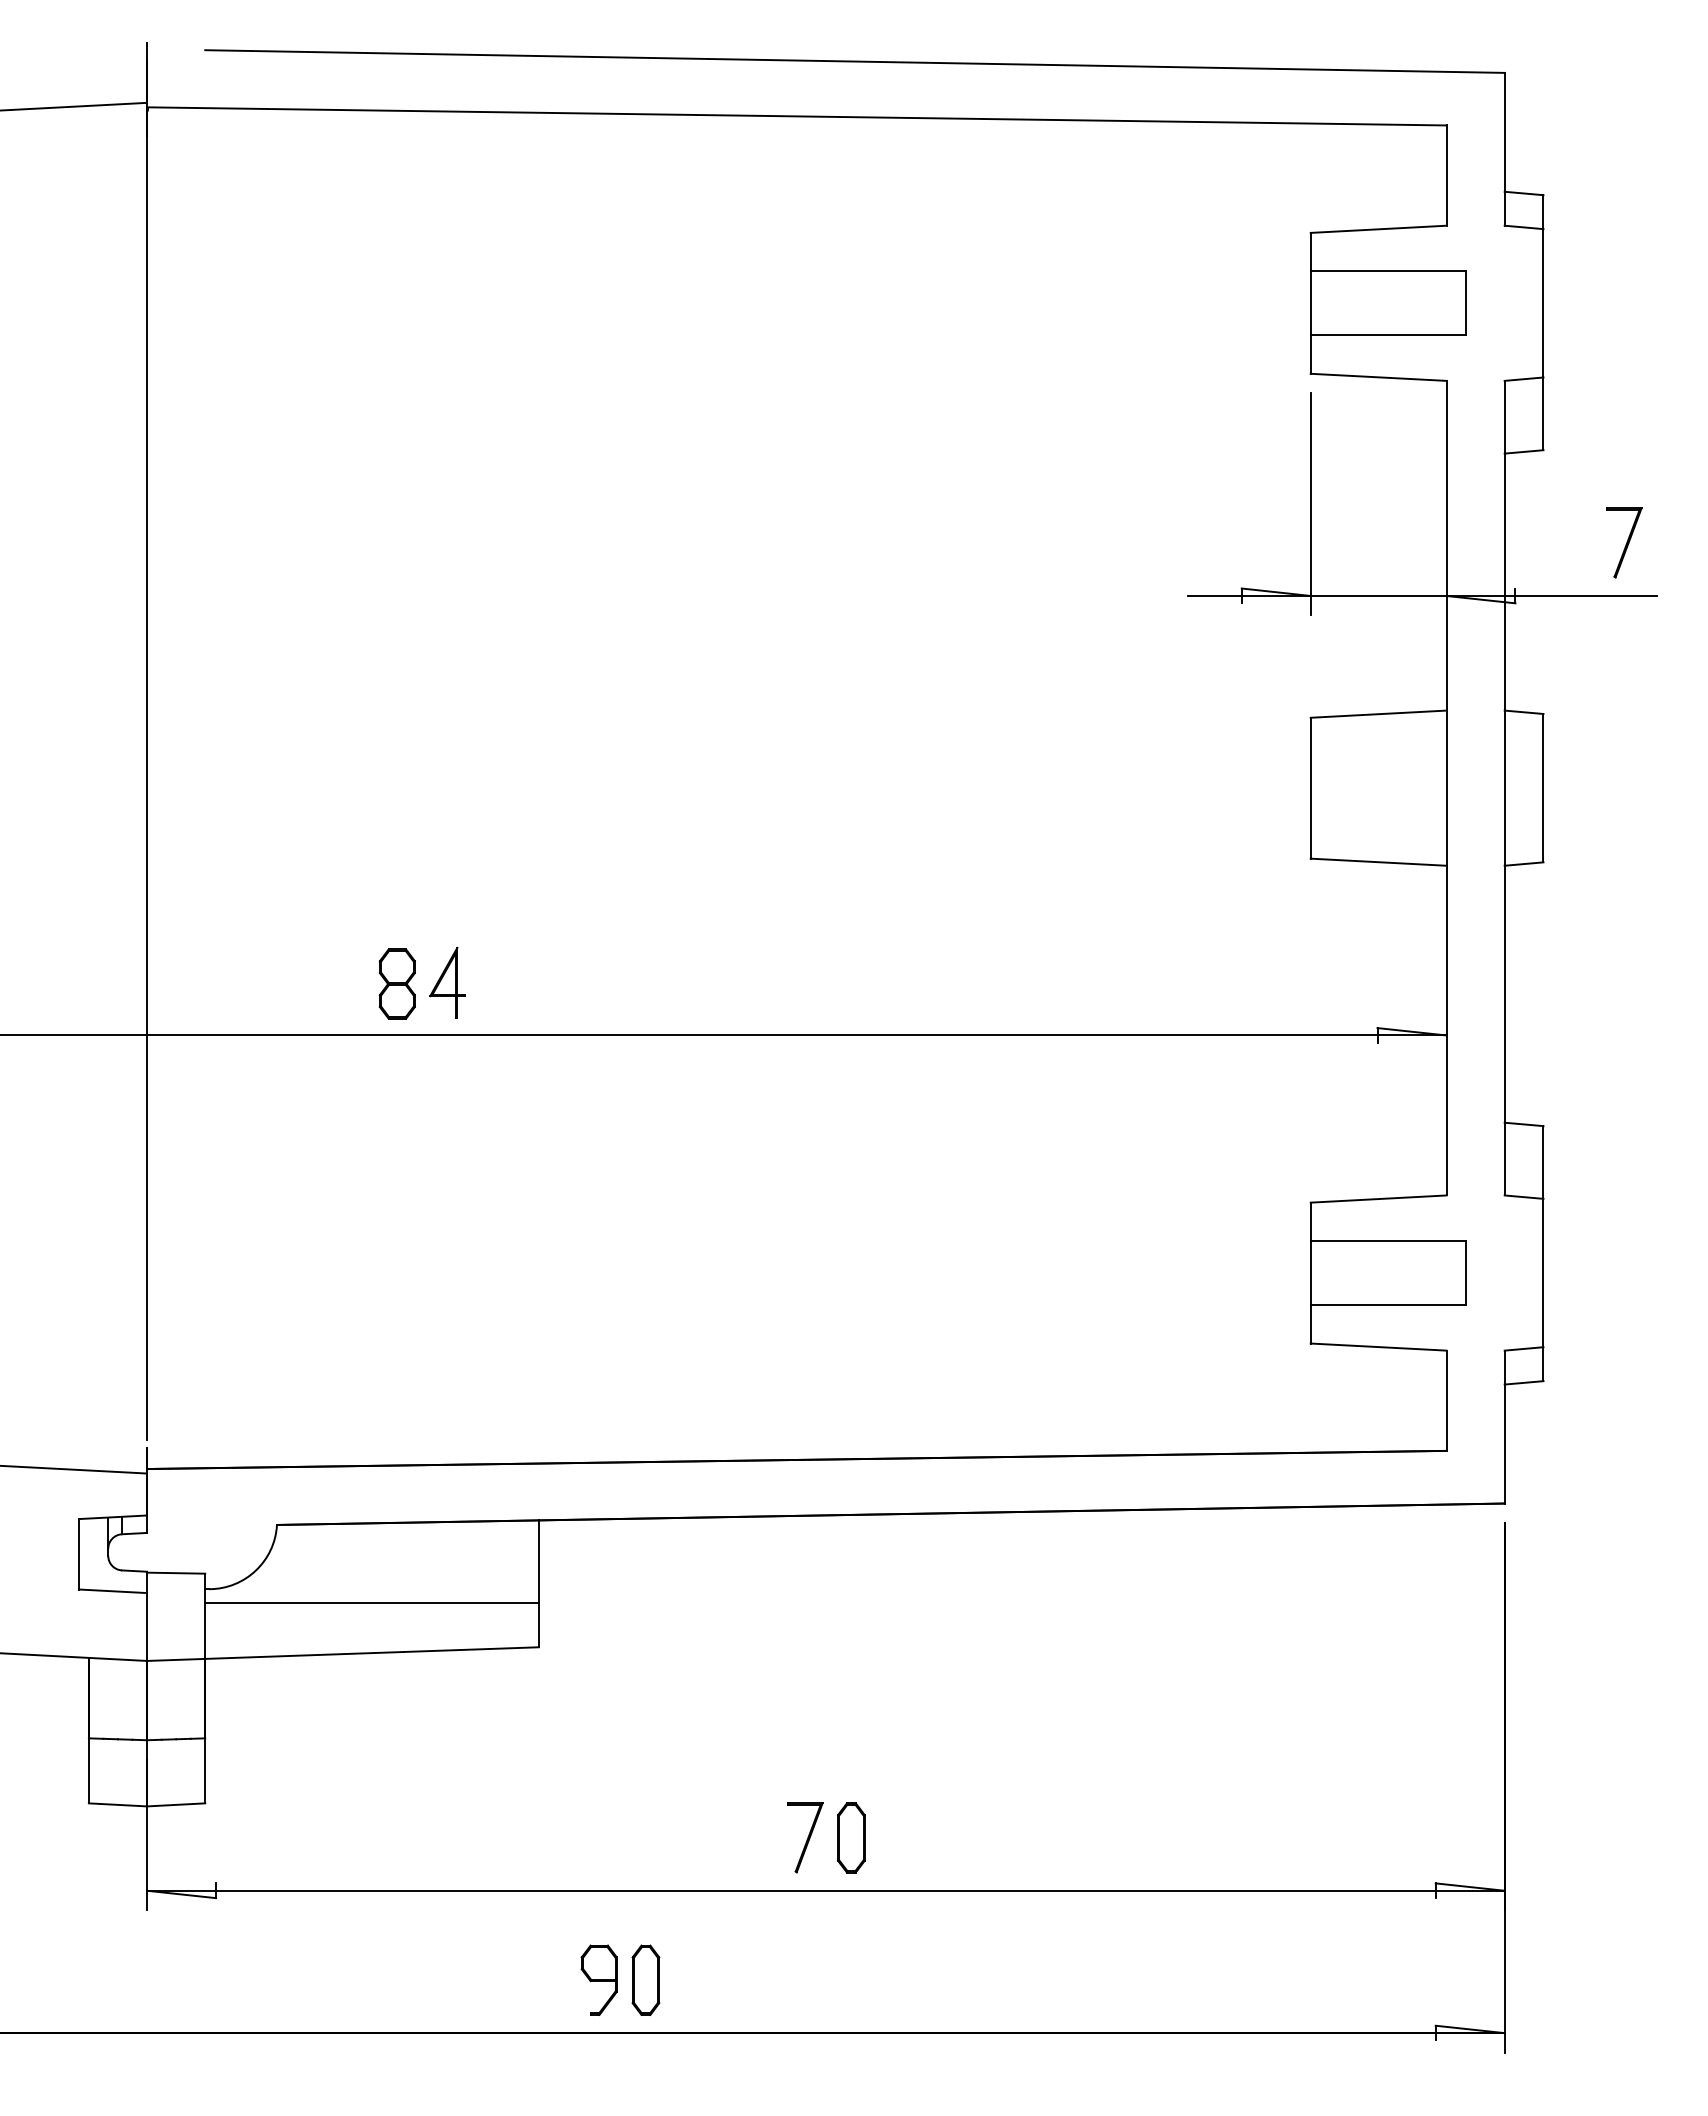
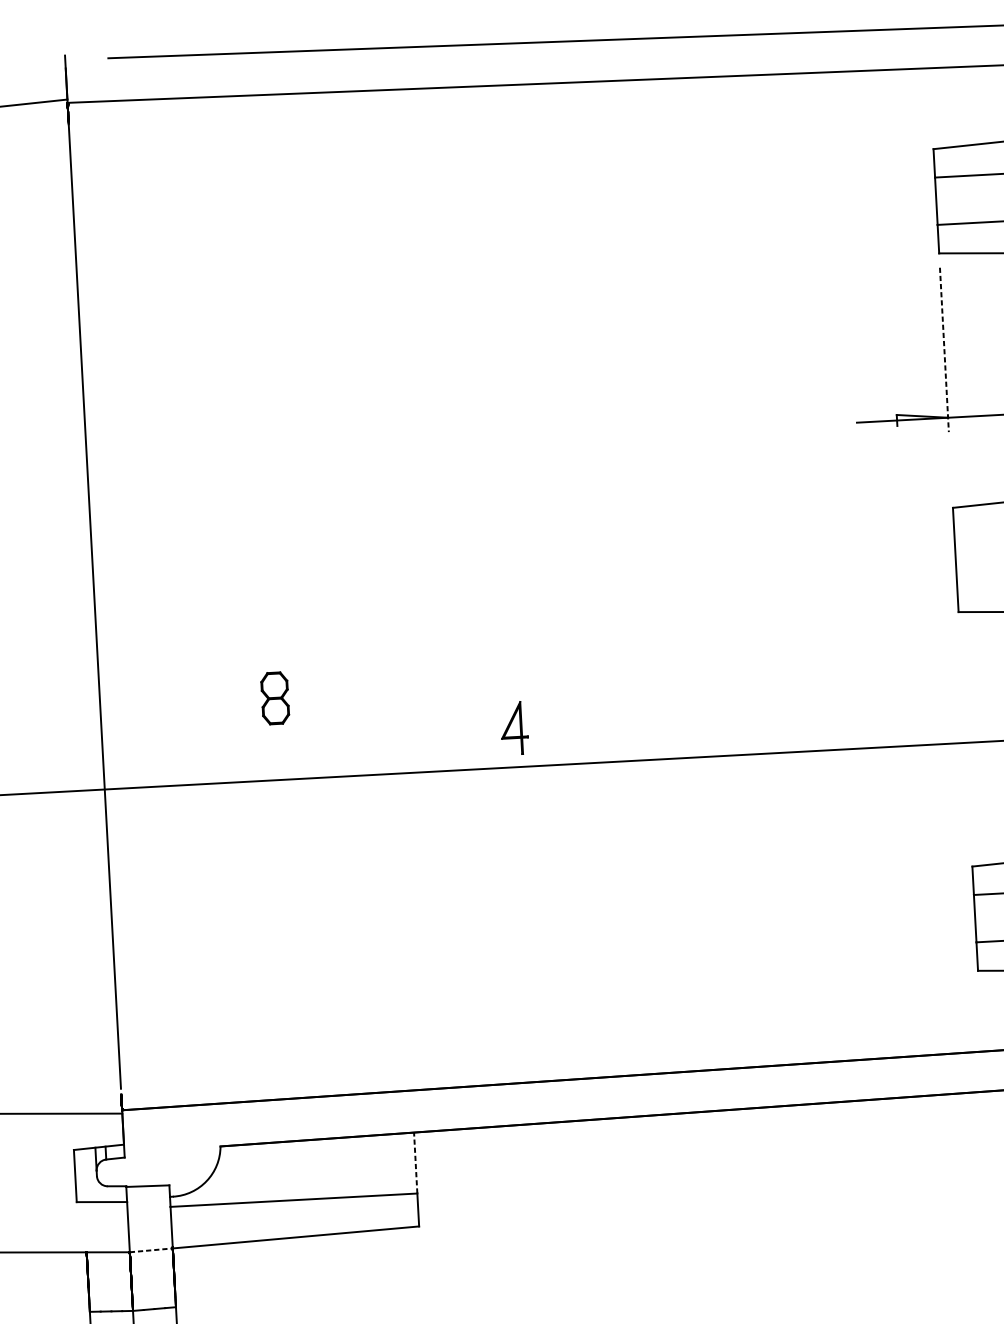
line: (1310, 504) -> (944, 350), solid -> dashed
part: (447, 982) -> (514, 728), moved
part: (396, 983) -> (274, 697), moved
line: (538, 1561) -> (415, 1163), solid -> dashed
line: (176, 1659) -> (151, 1250), solid -> dashed

